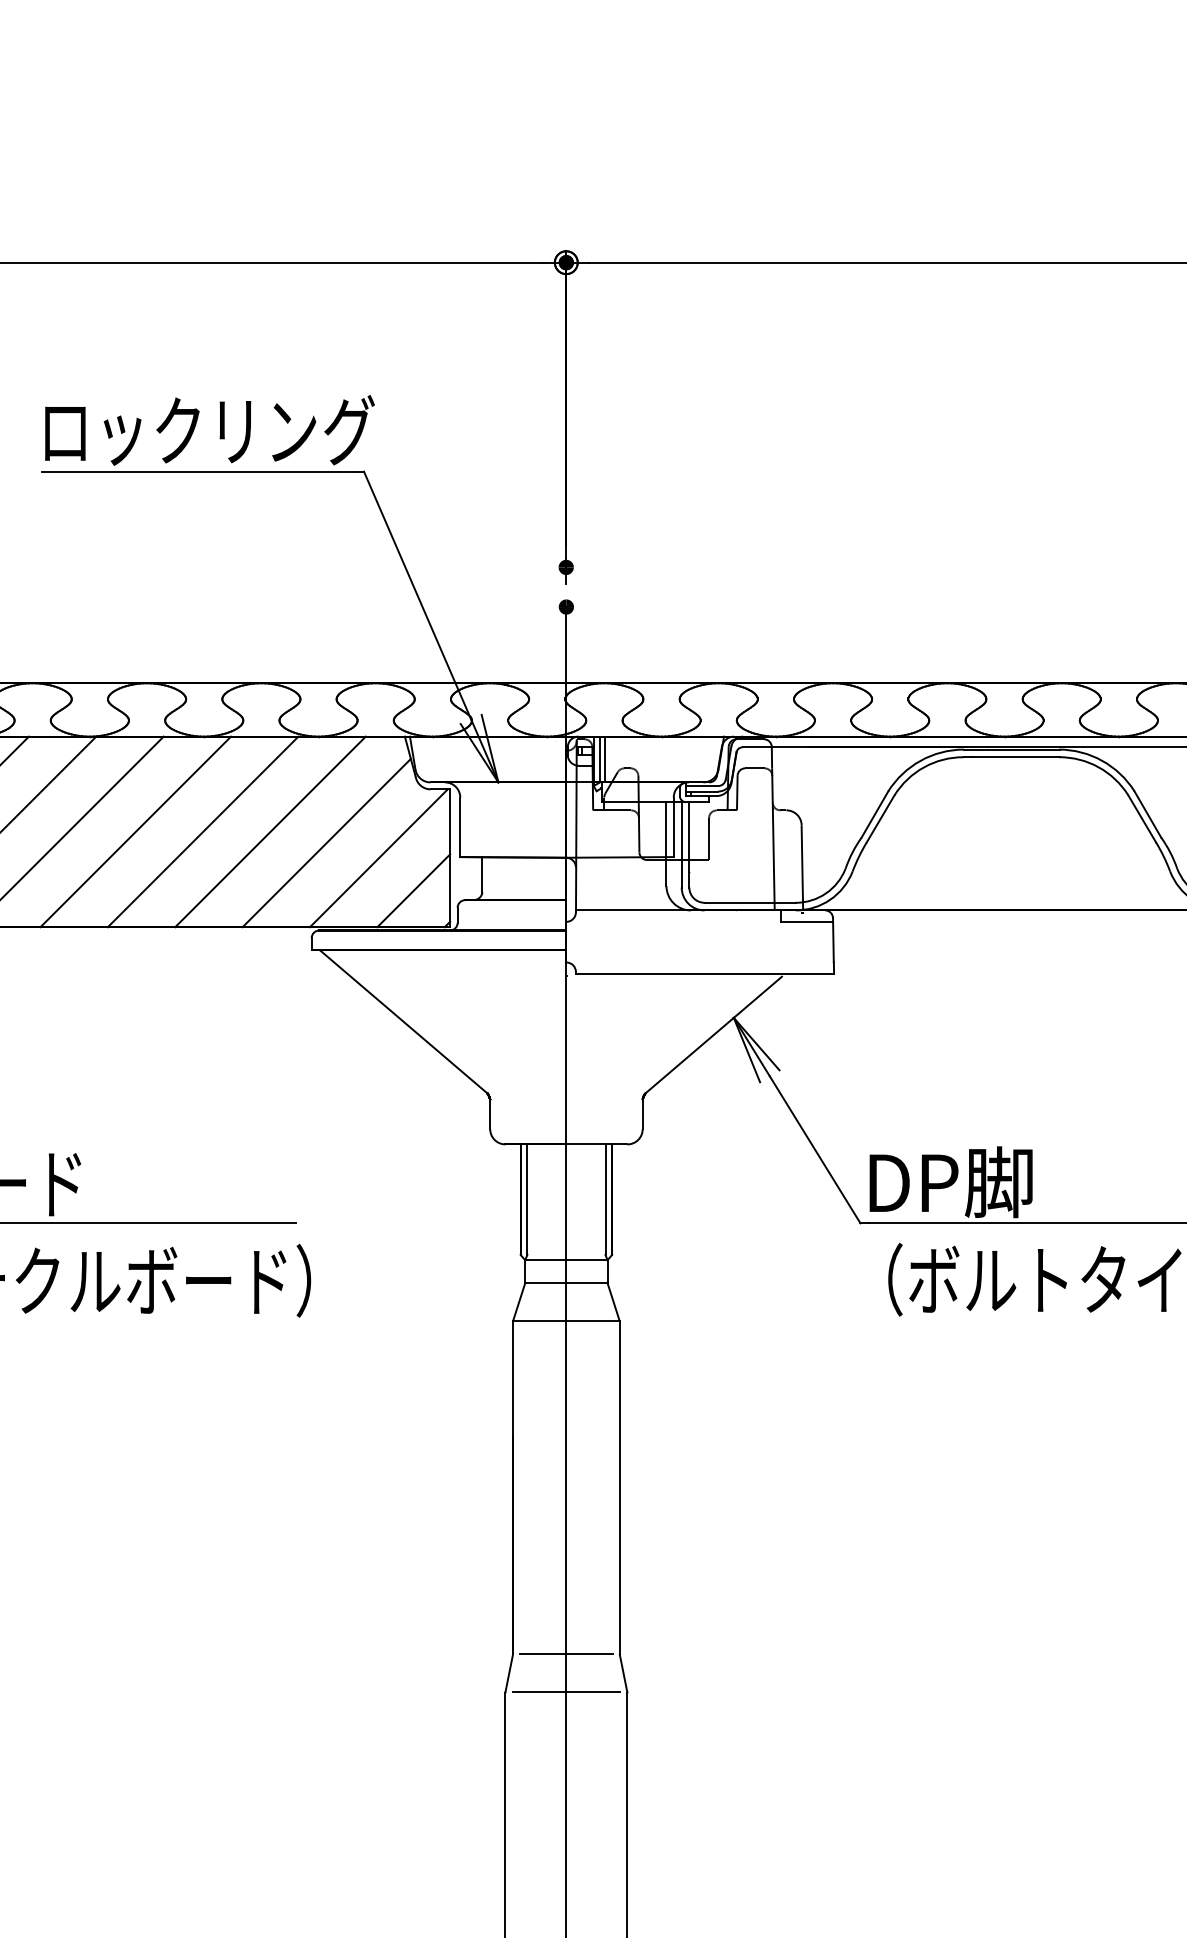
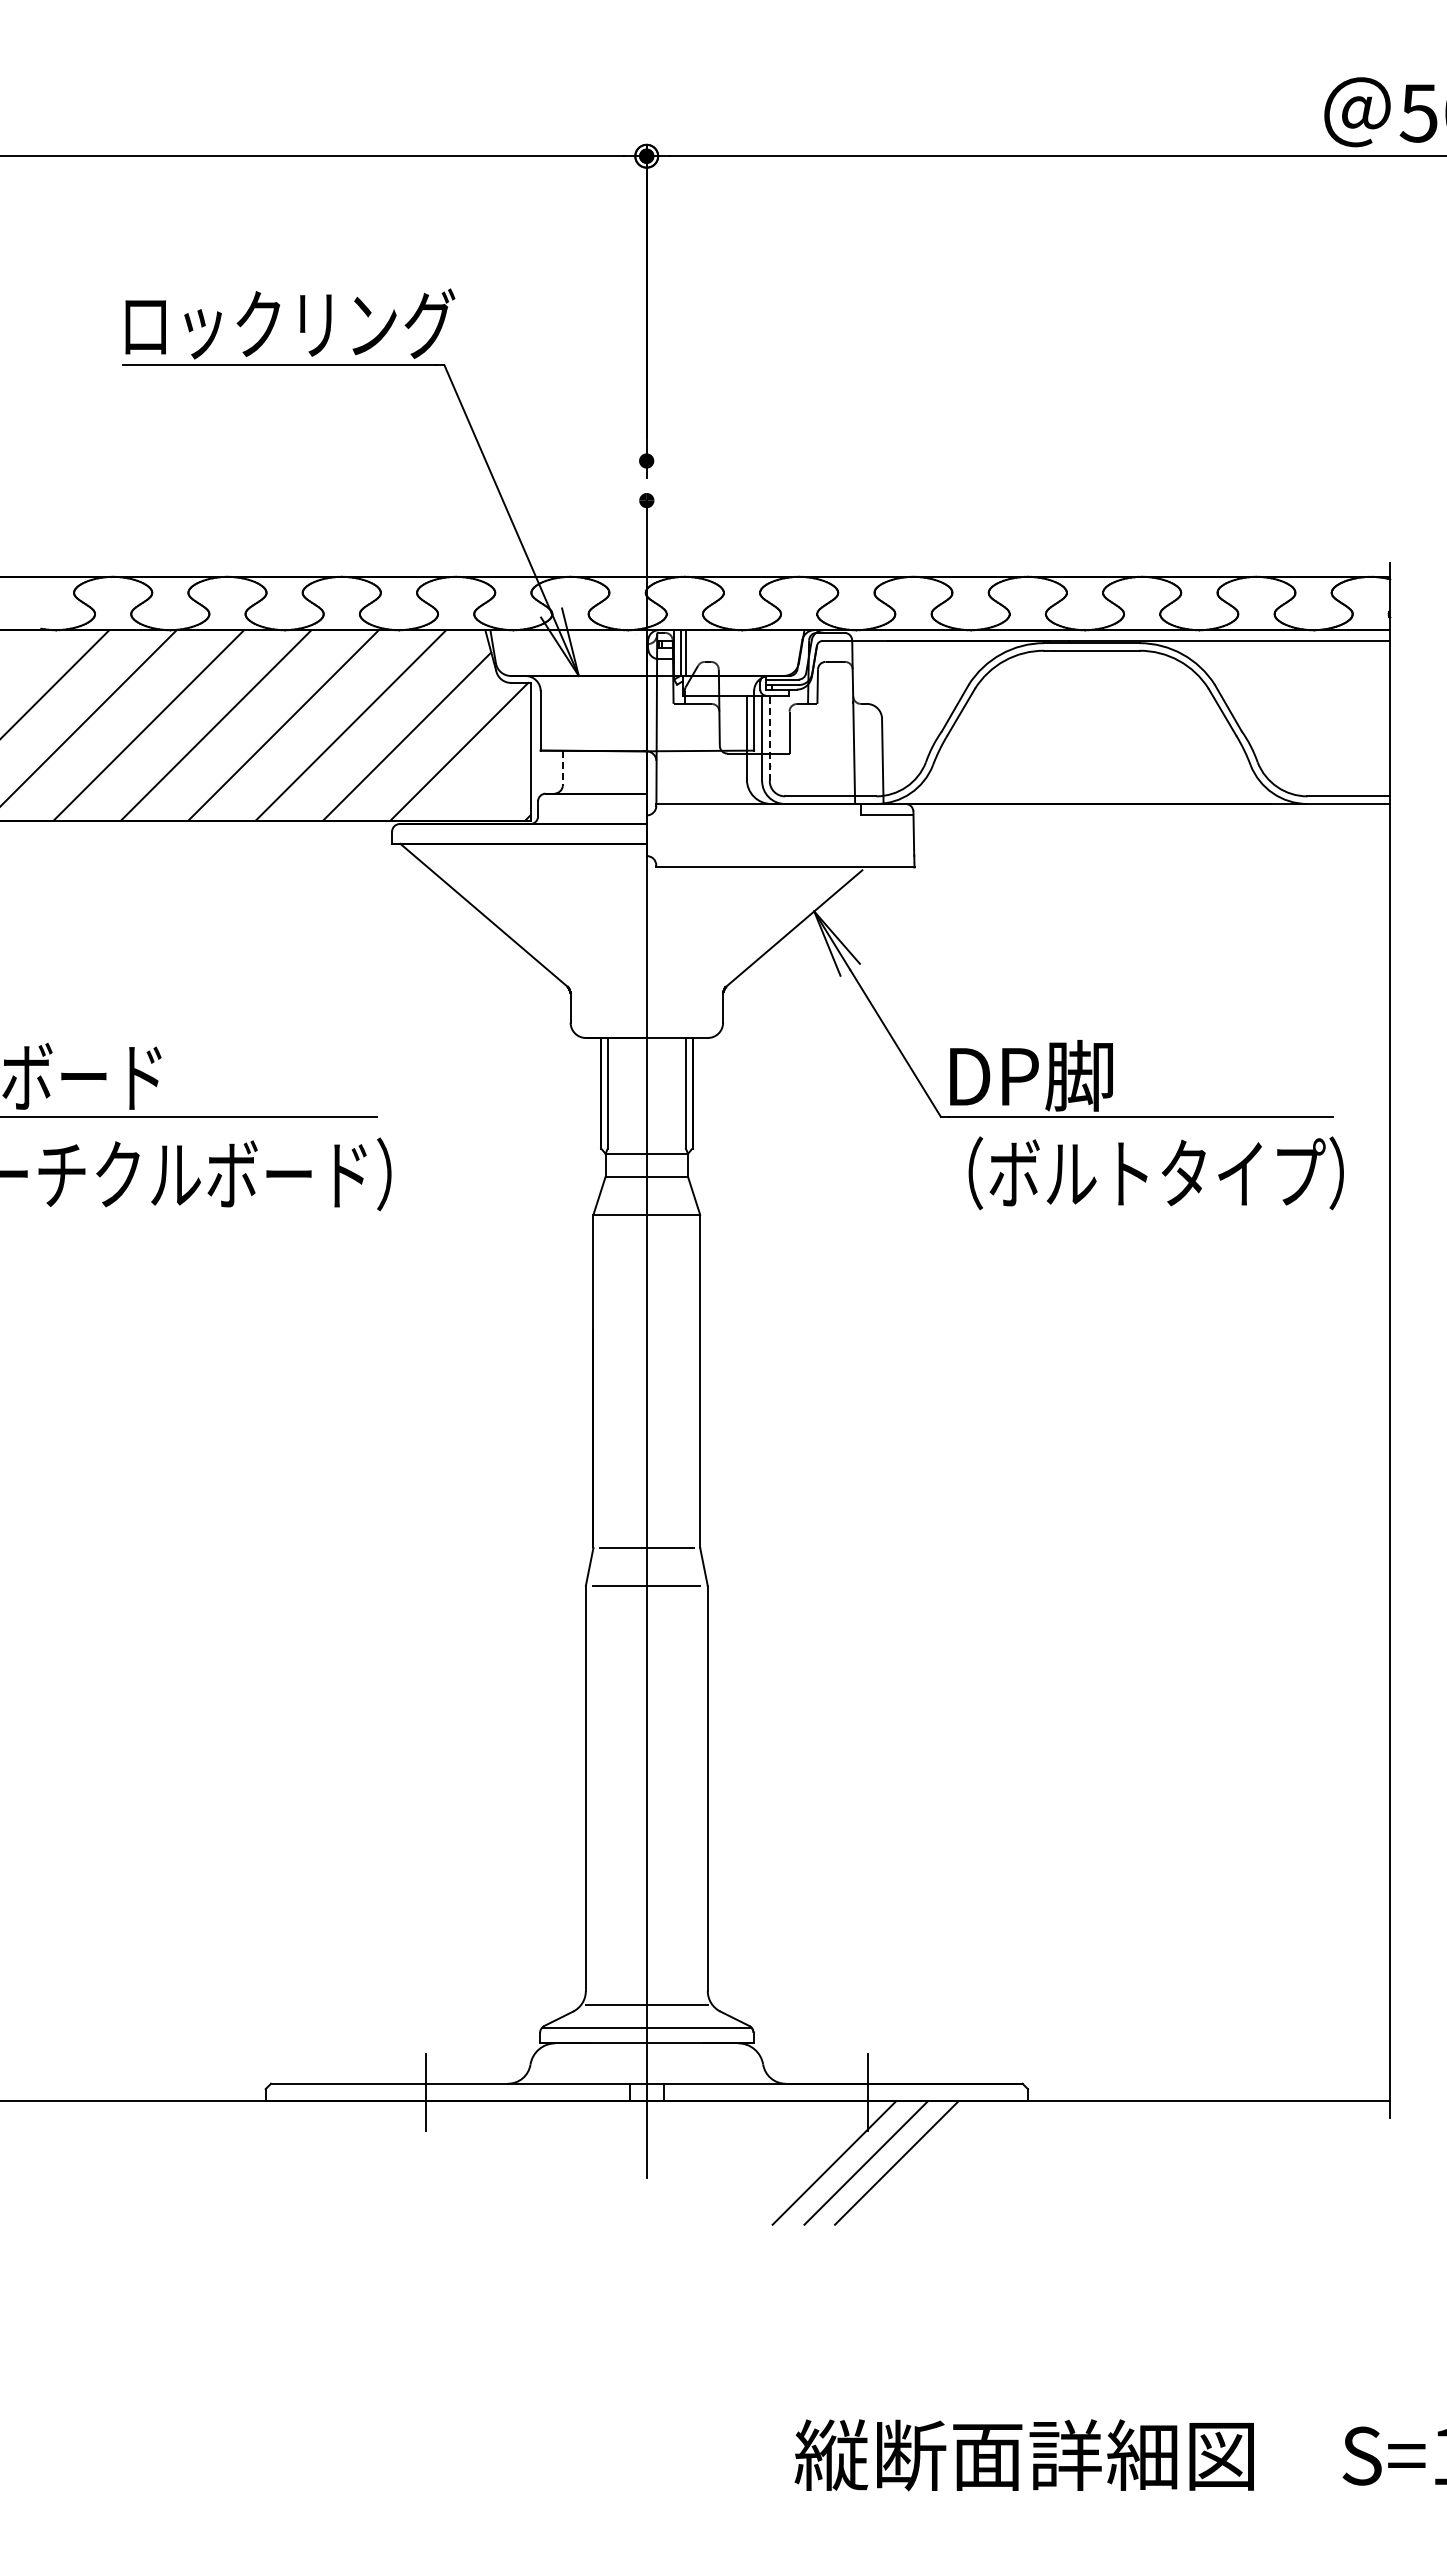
line: (689, 844) -> (769, 738), solid -> dashed
line: (482, 874) -> (562, 768), solid -> dashed
line: (413, 889) -> (493, 783), removed

